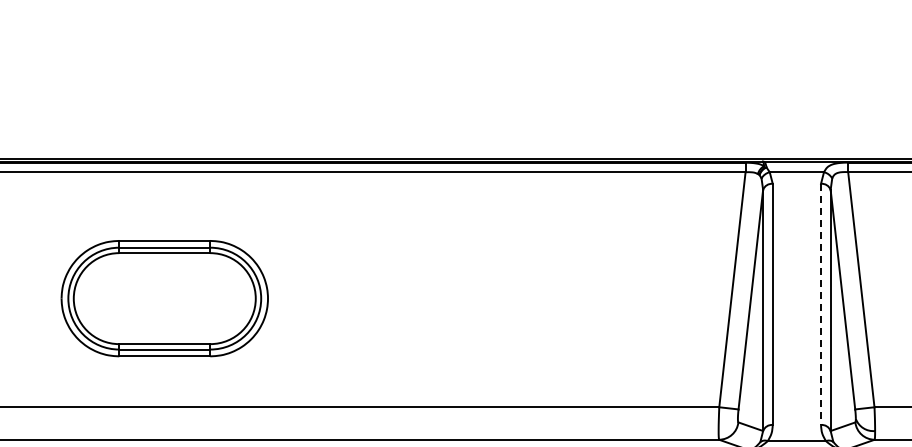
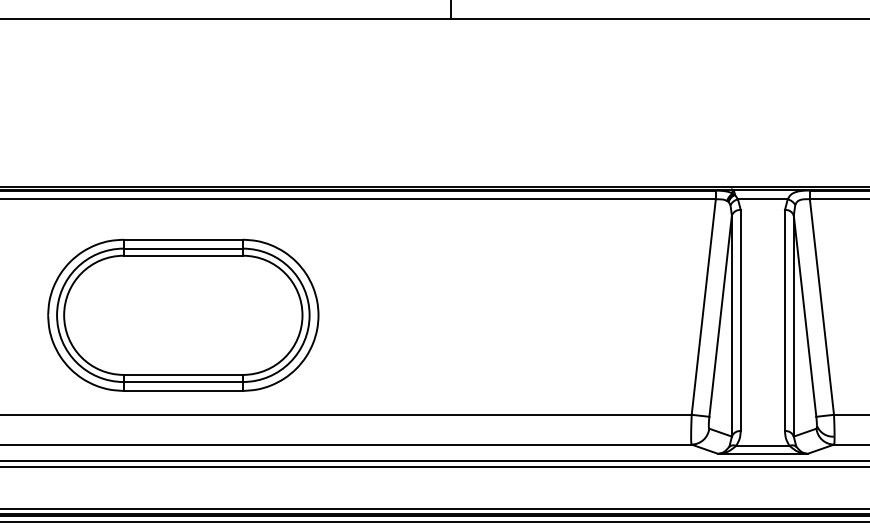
part: (164, 297) -> (183, 314), size x1.43
line: (820, 304) -> (784, 320), dashed -> solid

